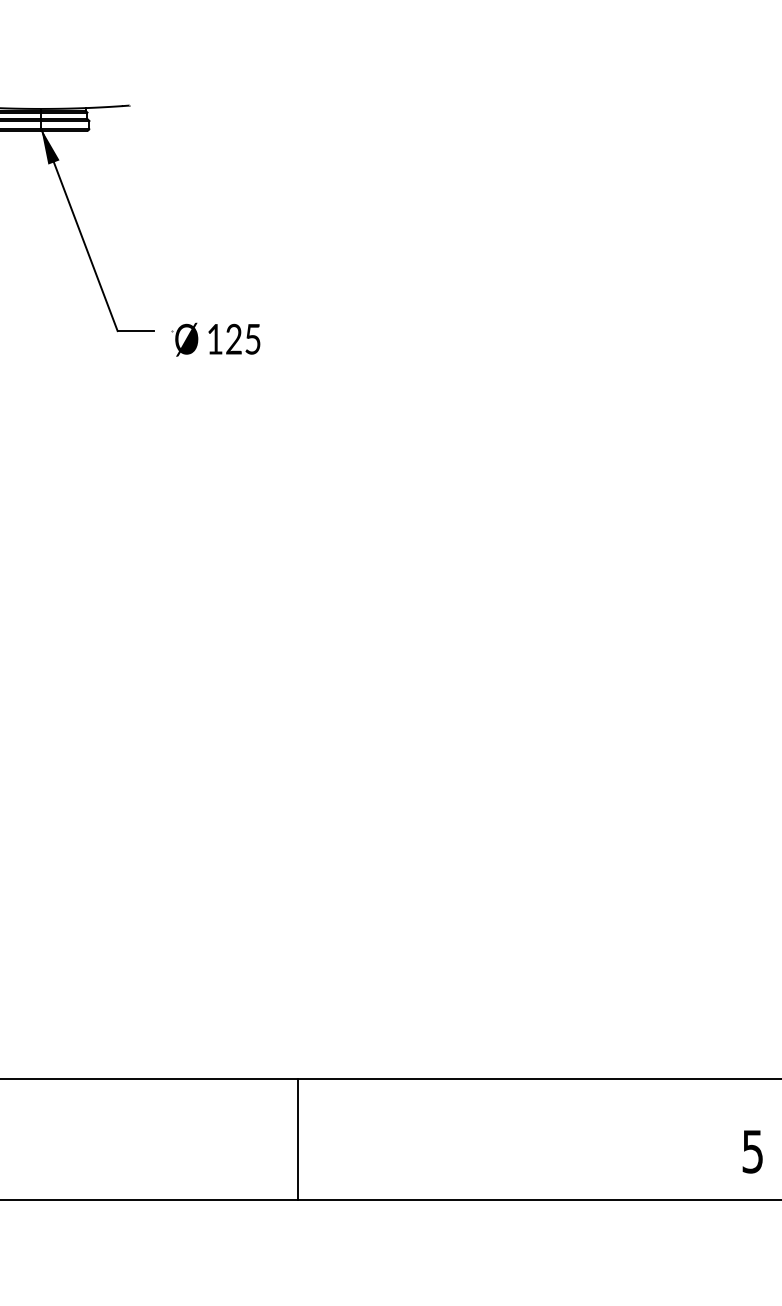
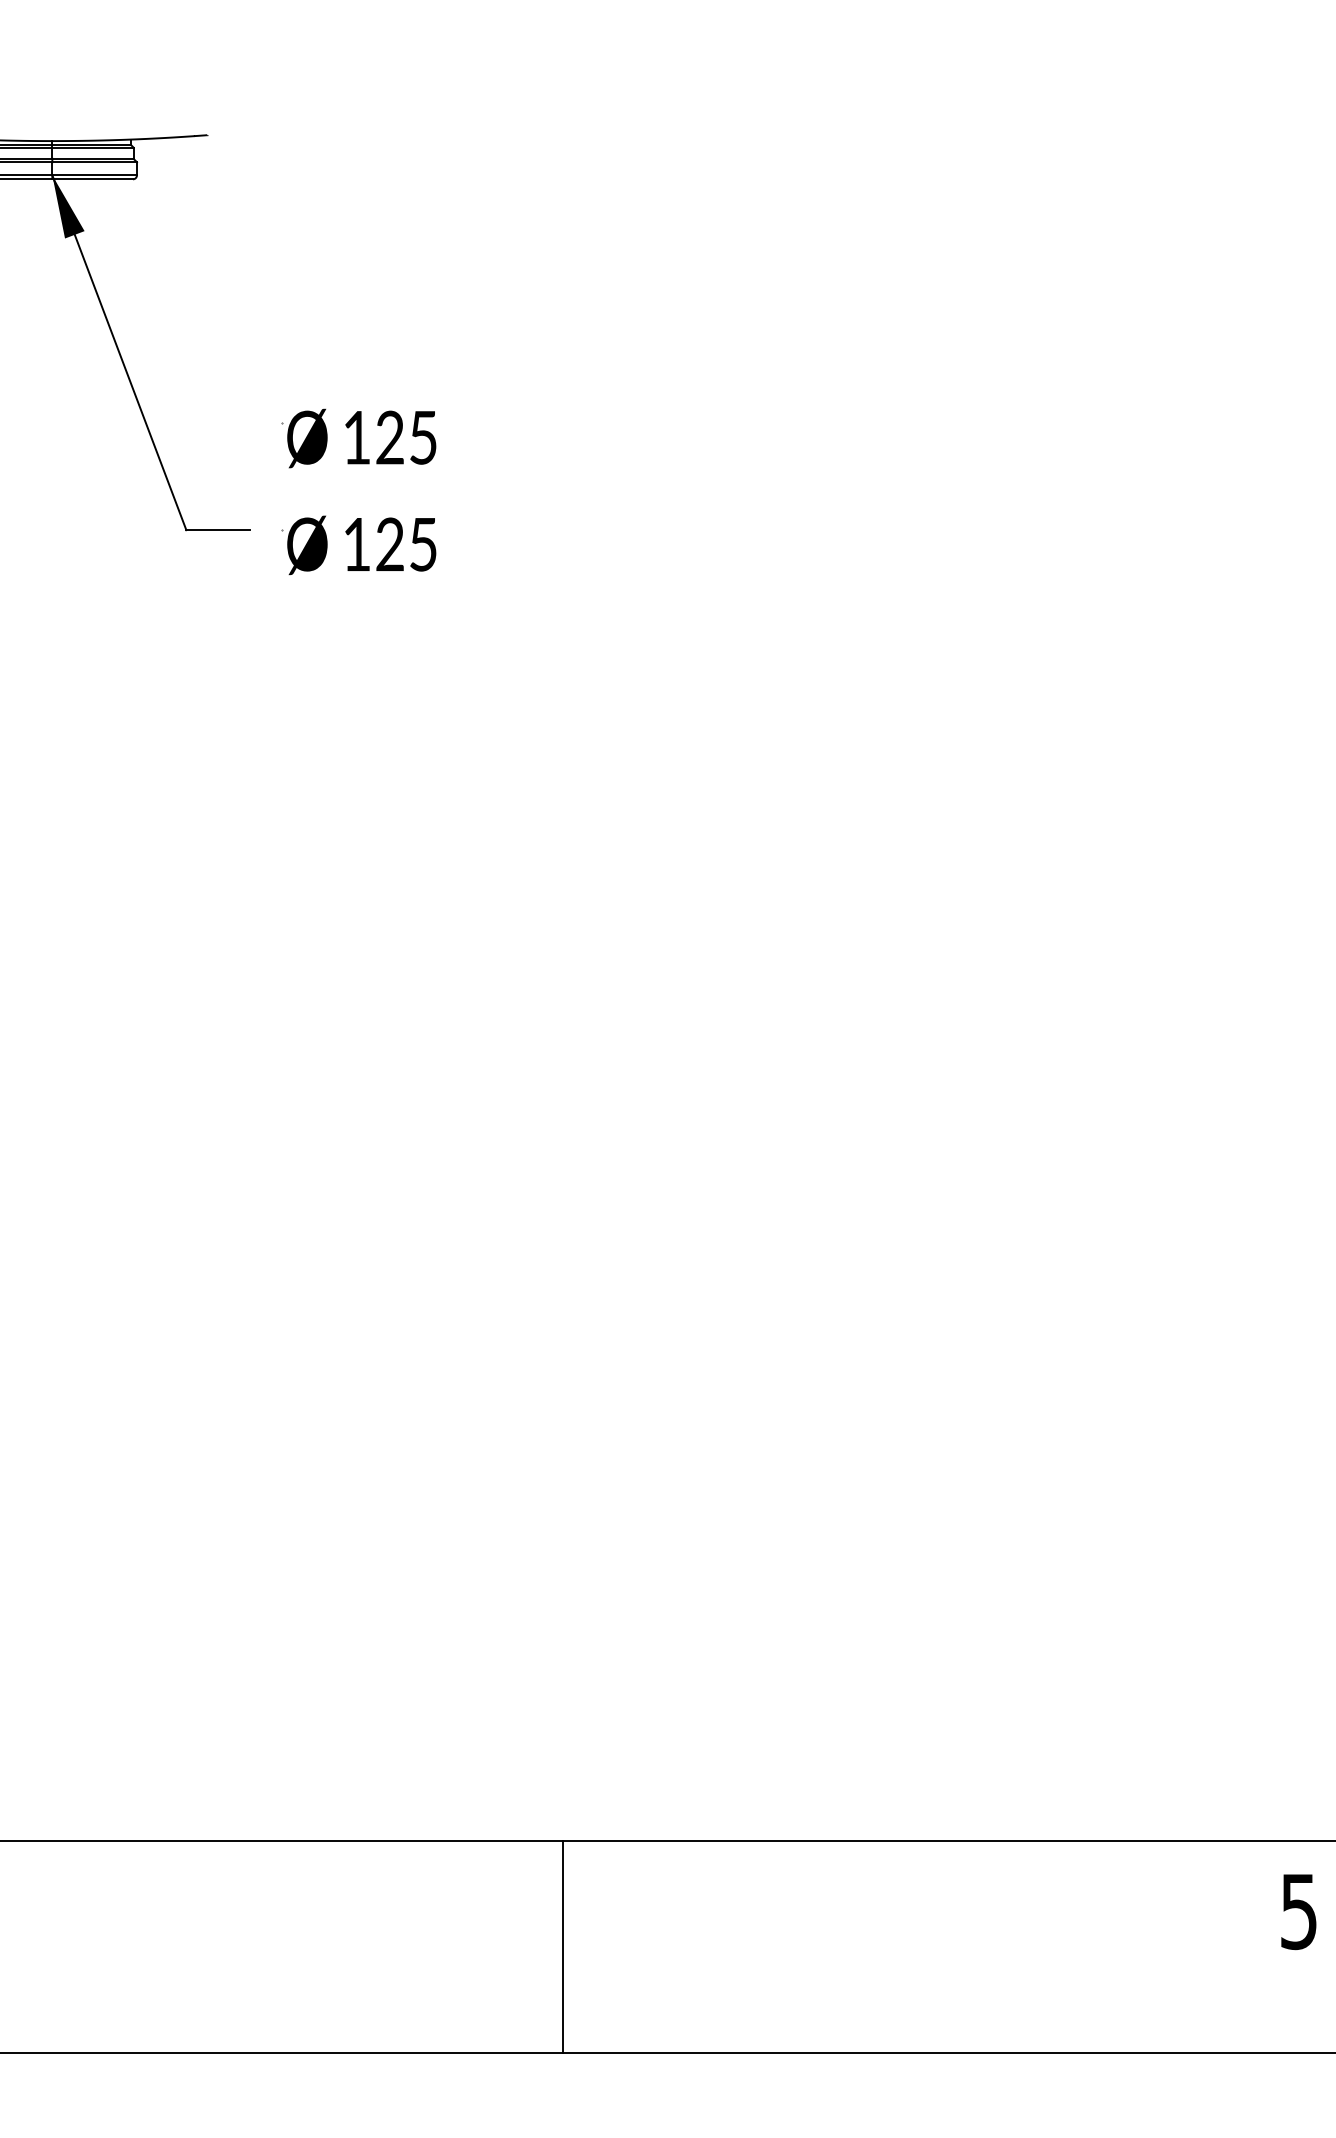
part: (215, 278) -> (357, 438), added
line: (297, 1139) -> (562, 1946), moved
text: (752, 1151) -> (1298, 1911), moved

